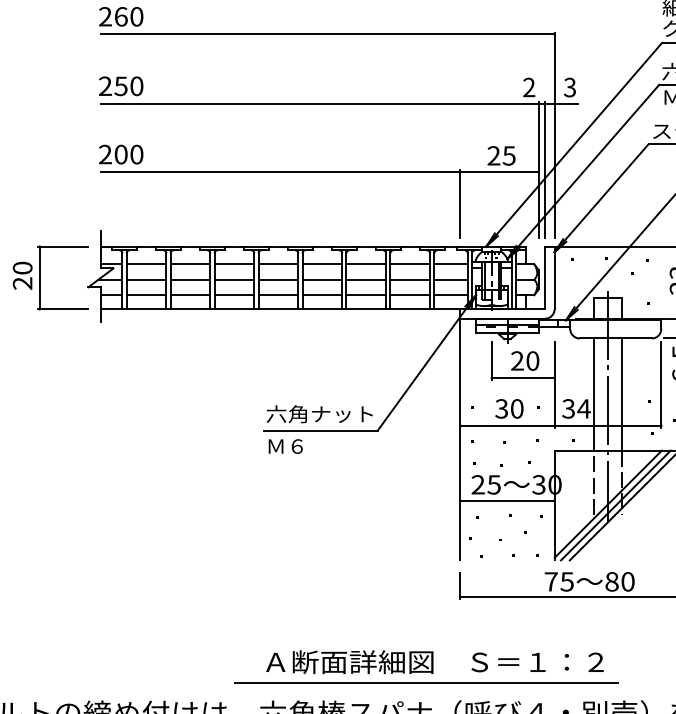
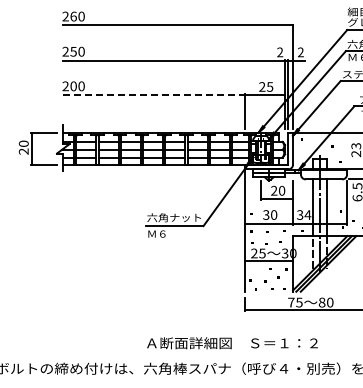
text: (569, 89) -> (300, 53), 3 -> 2
line: (280, 172) -> (154, 95), solid -> dashed
line: (427, 684) -> (228, 354), removed

